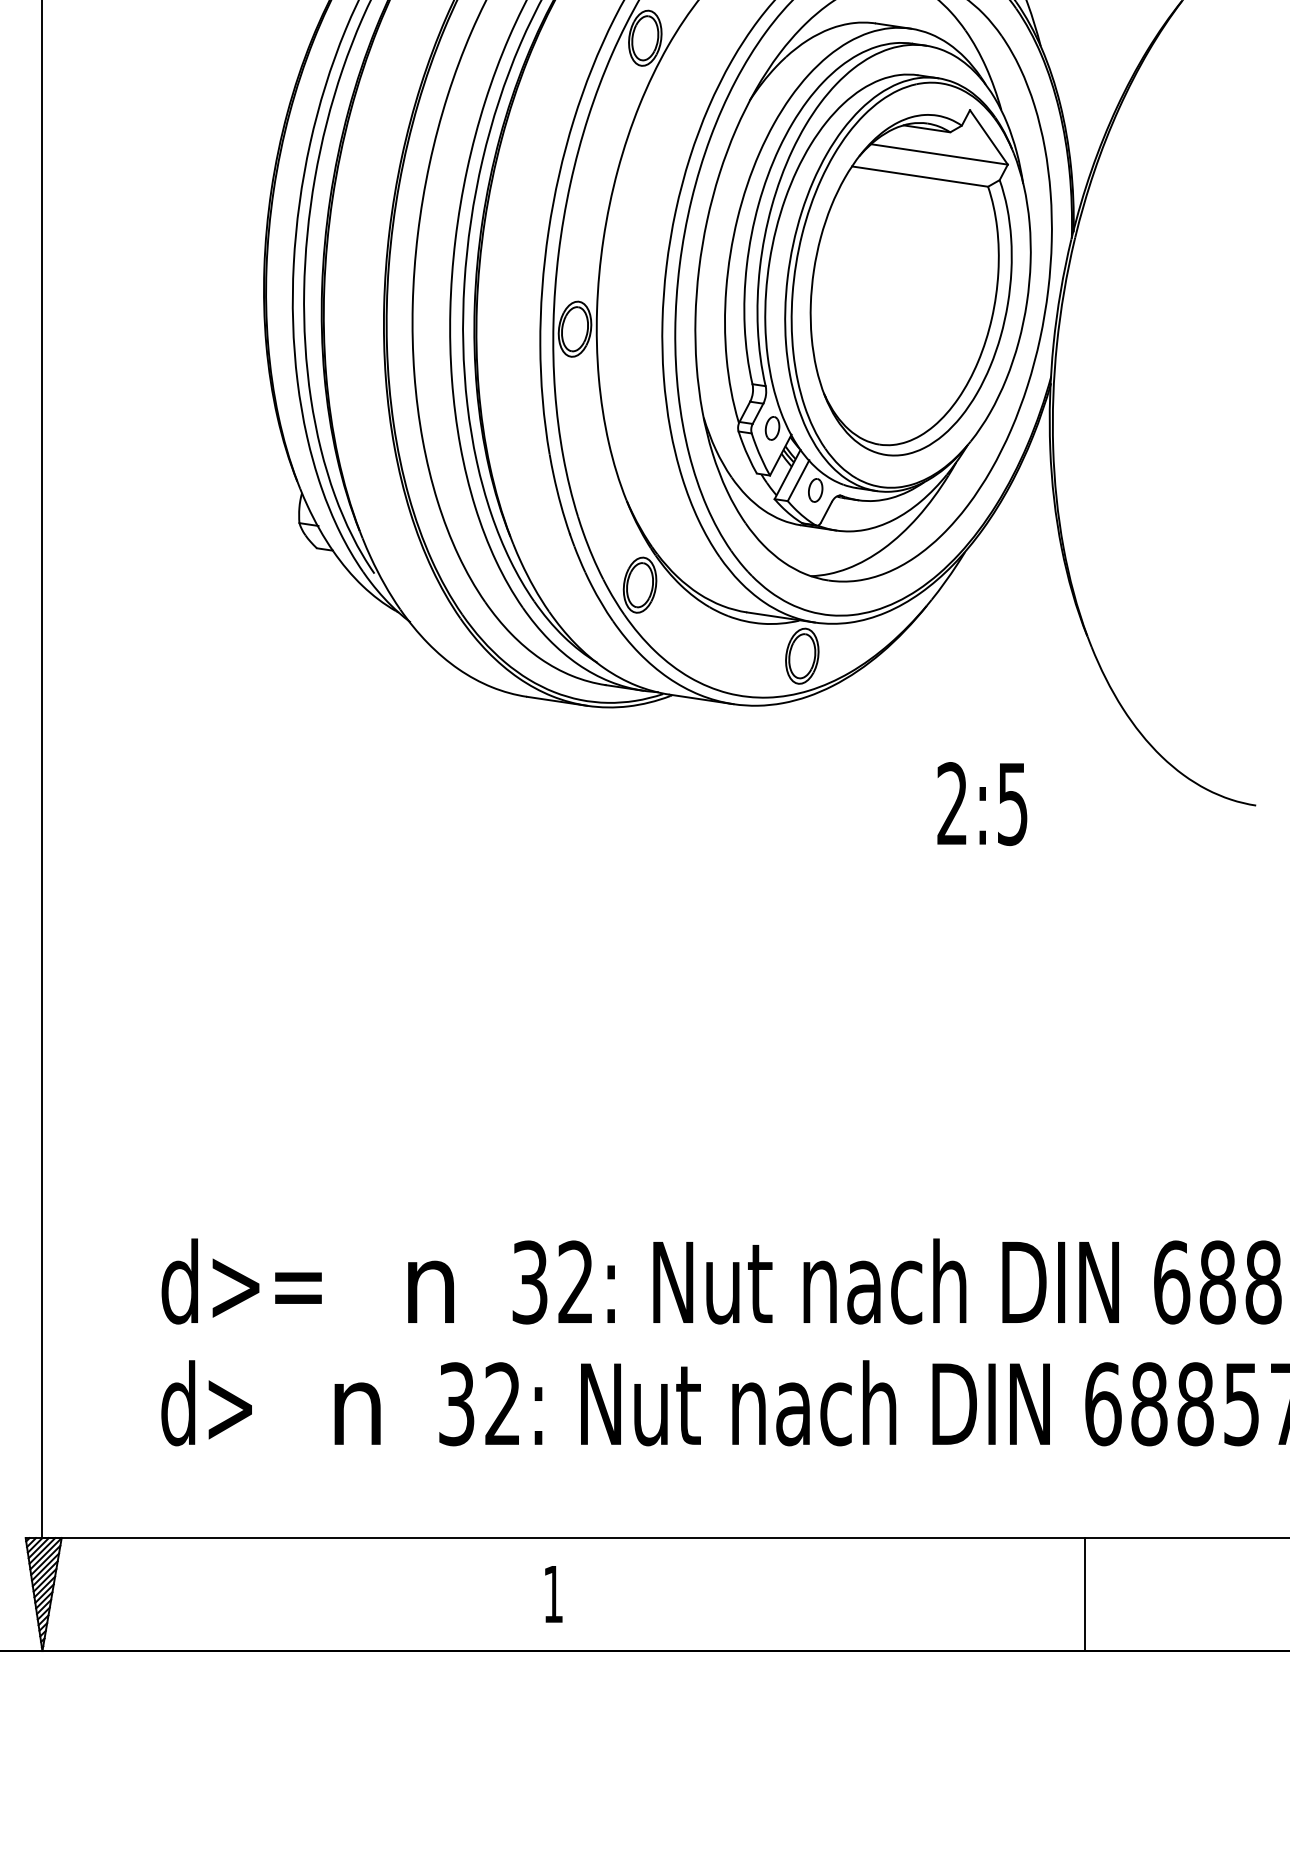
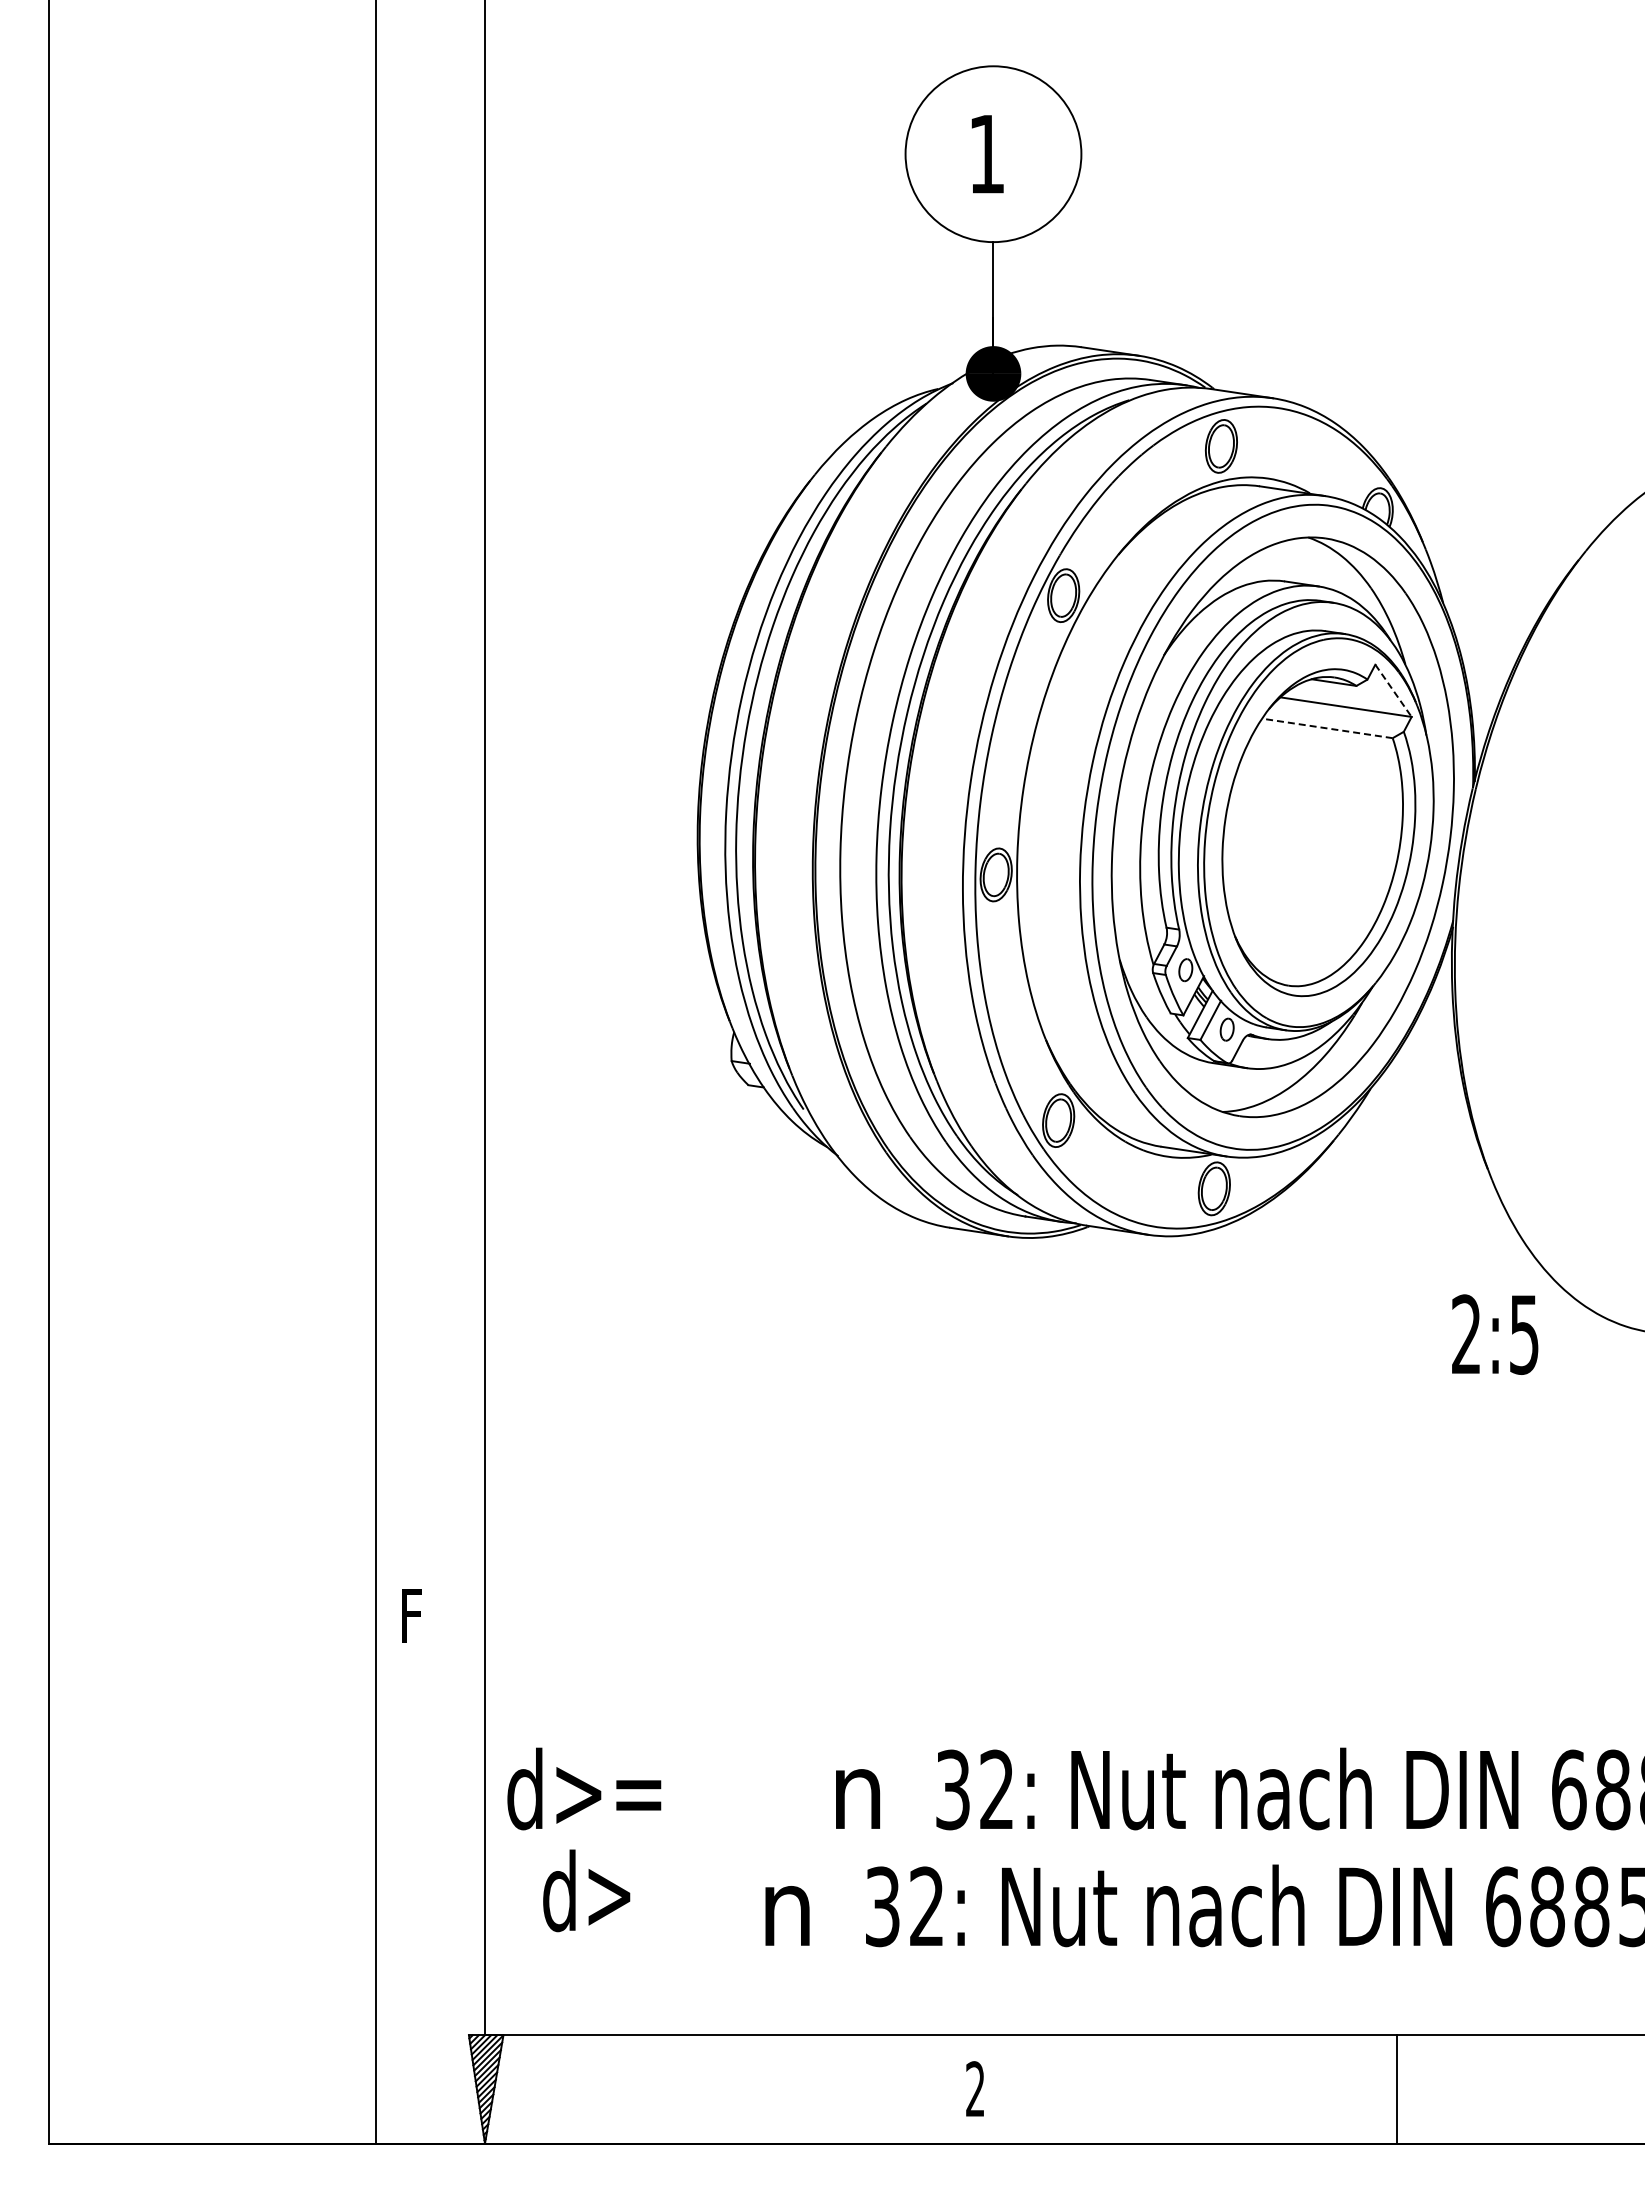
line: (988, 137) -> (1393, 690), solid -> dashed
line: (920, 176) -> (1327, 728), solid -> dashed
text: (982, 803) -> (1495, 1334), moved
text: (241, 1280) -> (584, 1788), moved
text: (206, 1402) -> (586, 1890), moved
text: (553, 1593) -> (975, 2088), 1 -> 2
line: (1084, 1593) -> (1396, 2088), moved

